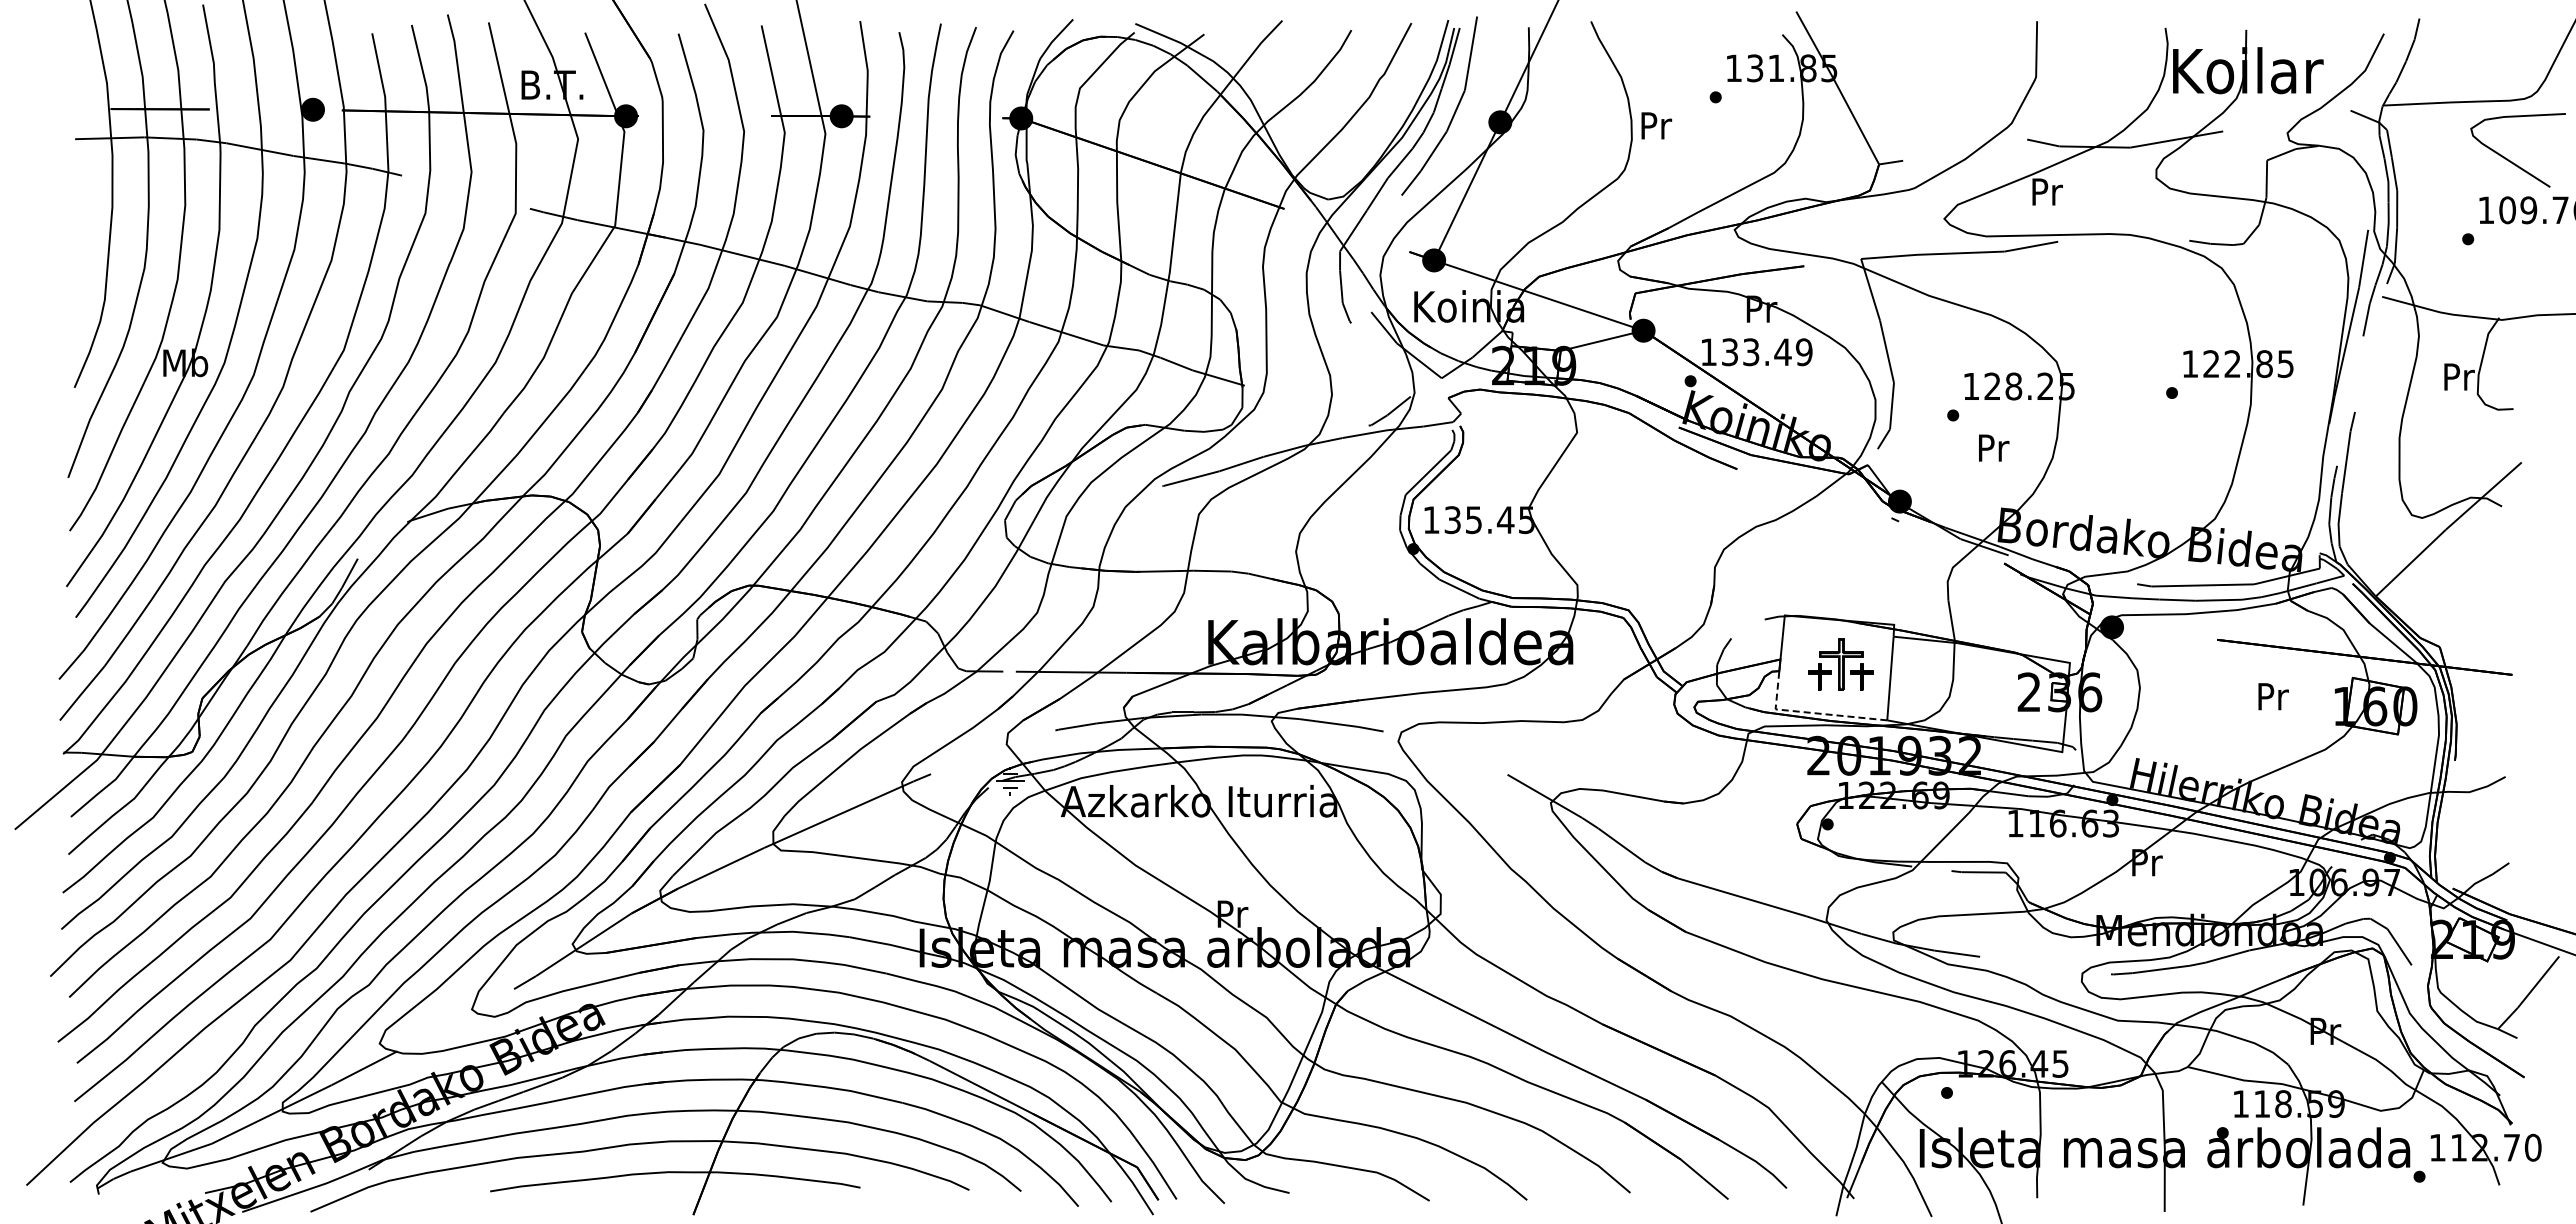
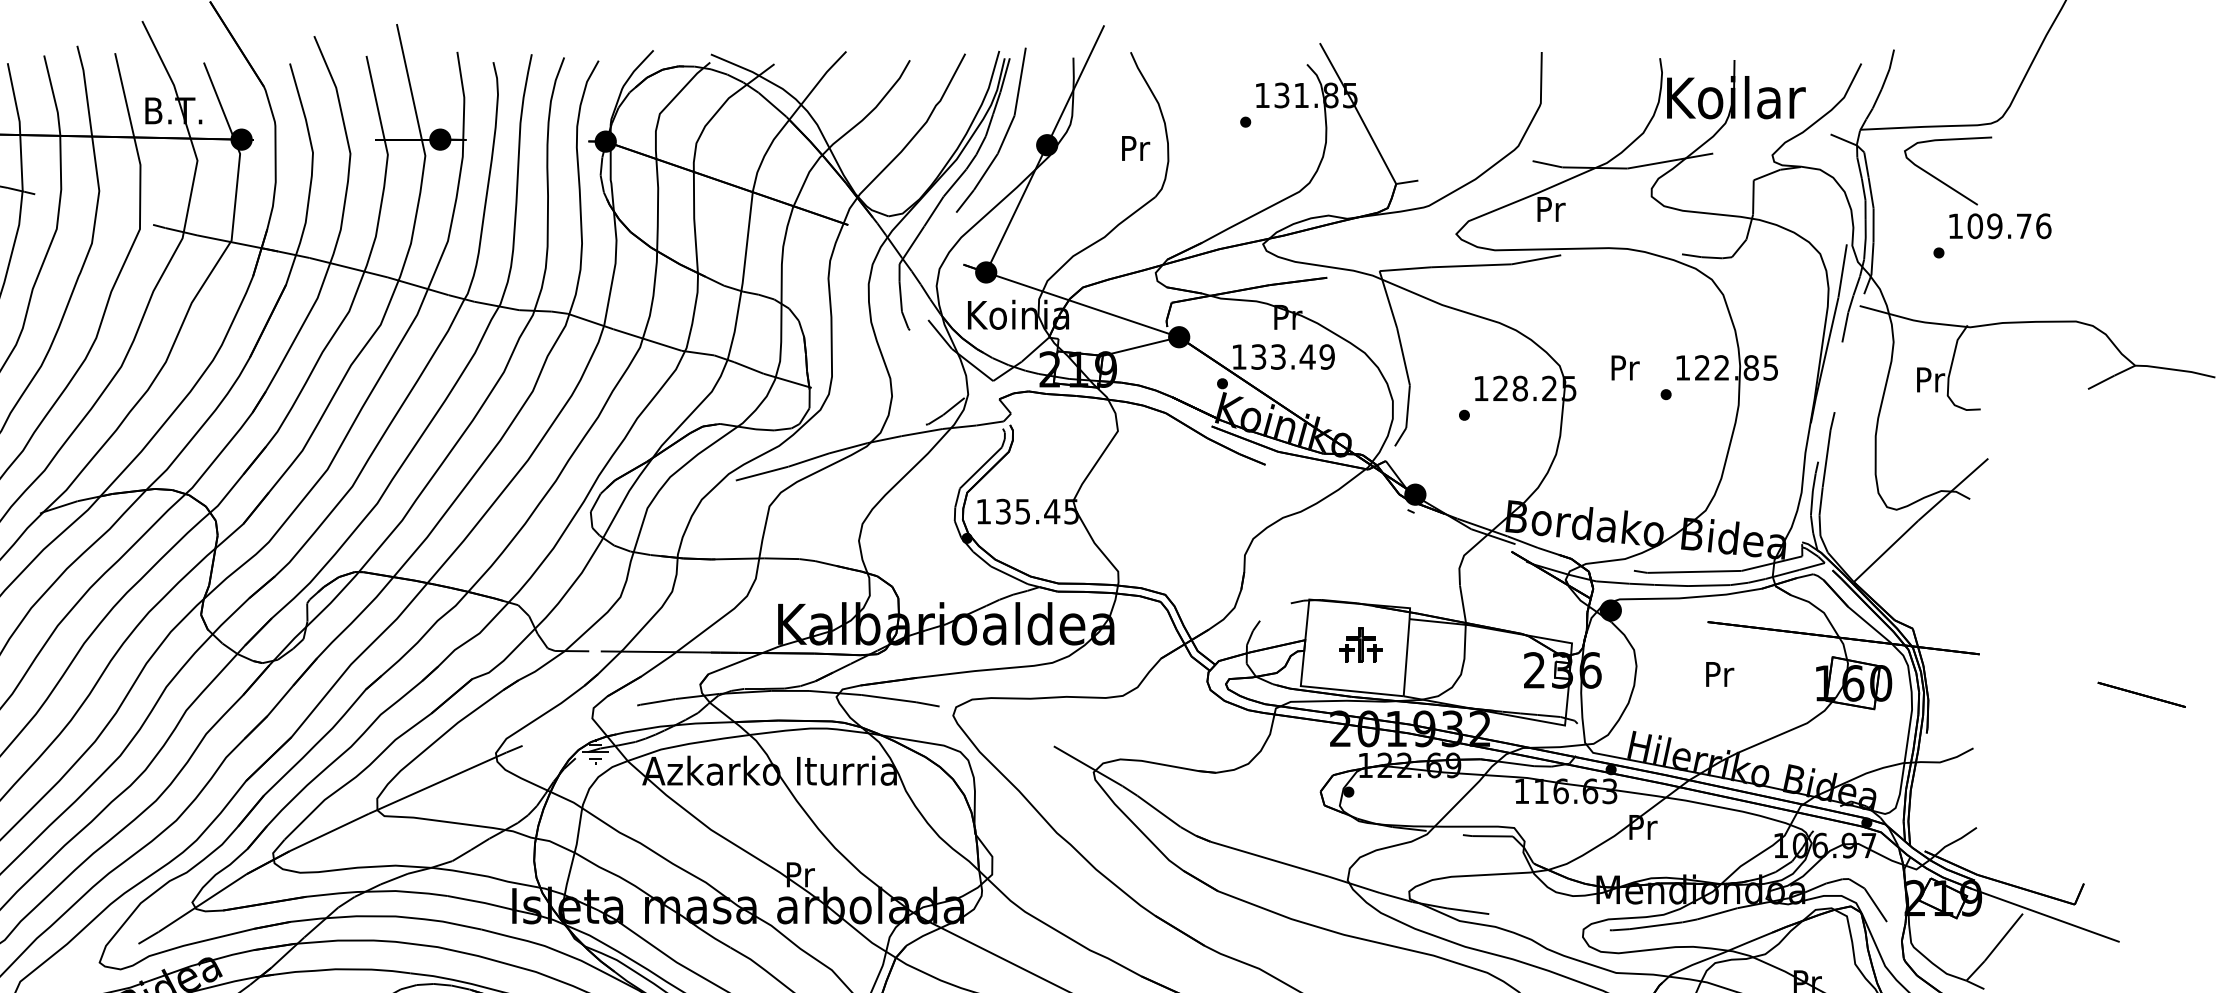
text: (1656, 125) -> (1135, 148), moved
curve: (2509, 159) -> (1940, 179), moved
text: (1994, 447) -> (1625, 367), moved
part: (1840, 664) -> (1360, 644), size x0.71
text: (2273, 696) -> (1719, 674), moved
line: (1811, 712) -> (1333, 688), dashed -> solid

